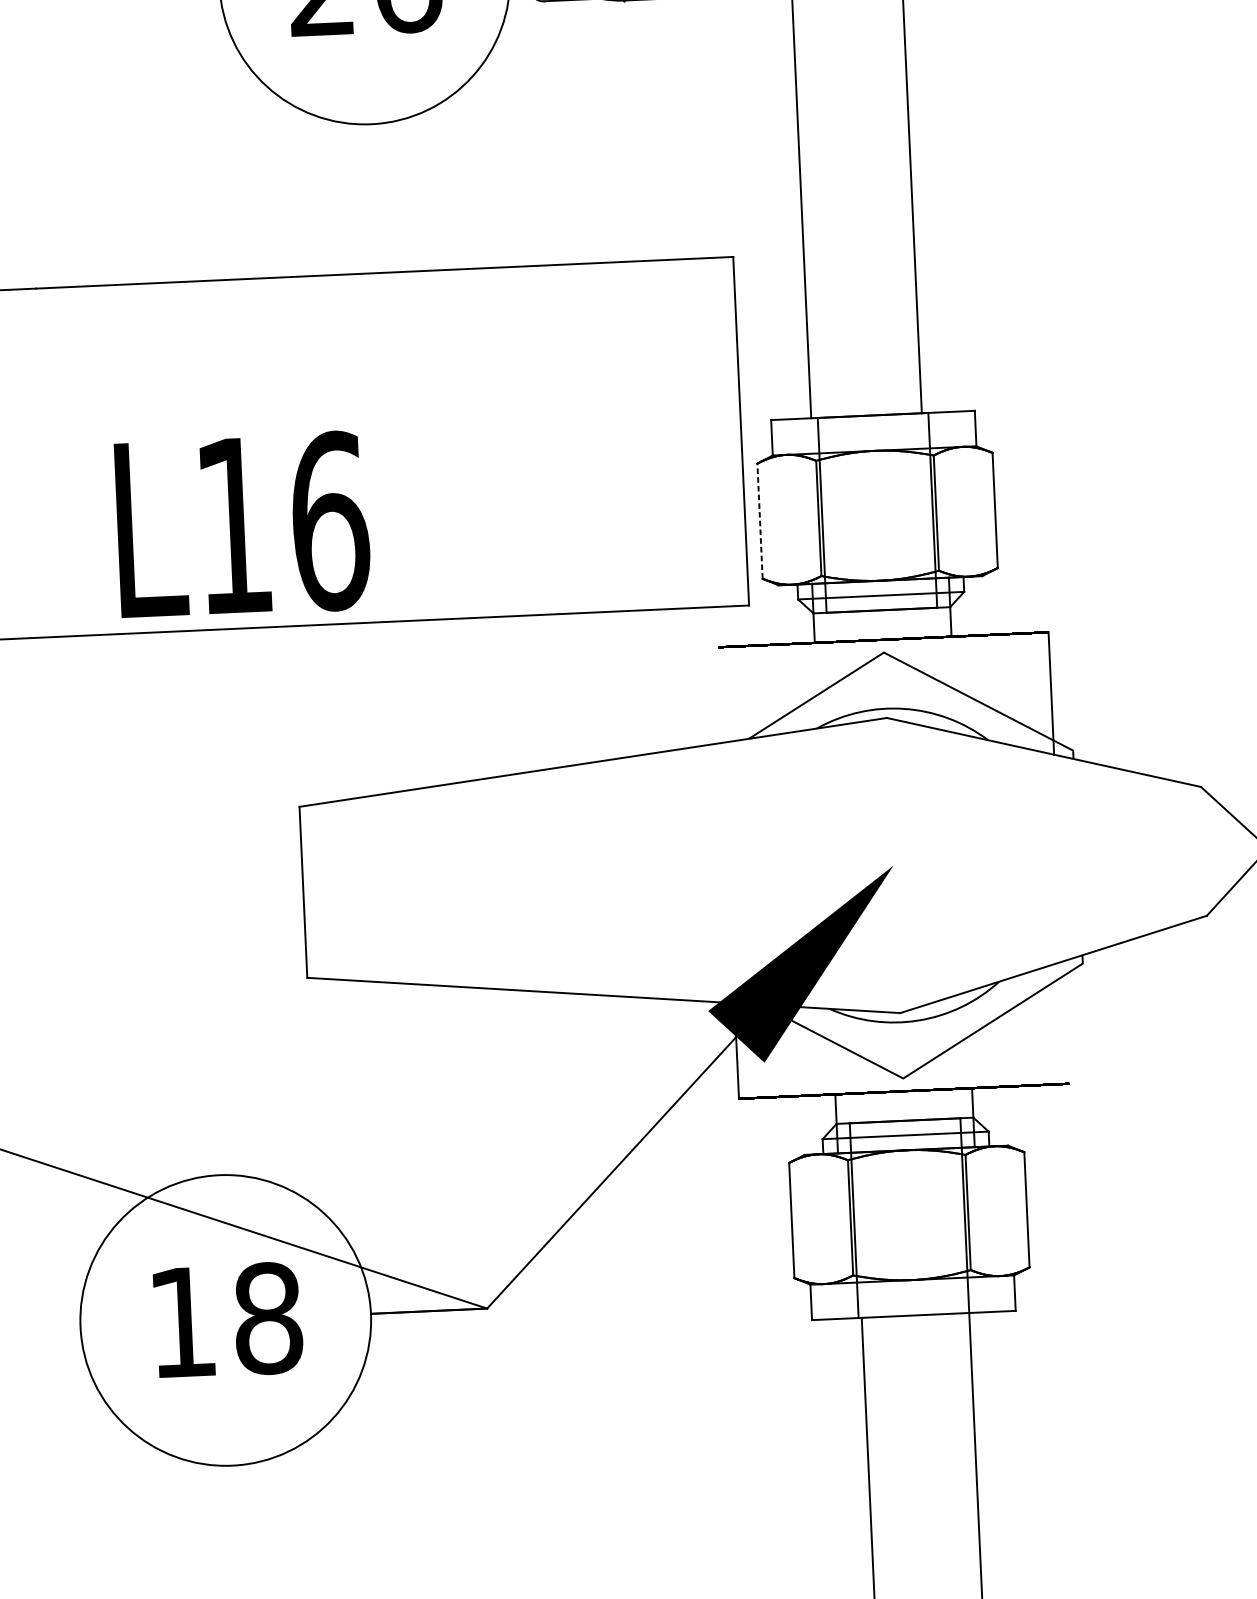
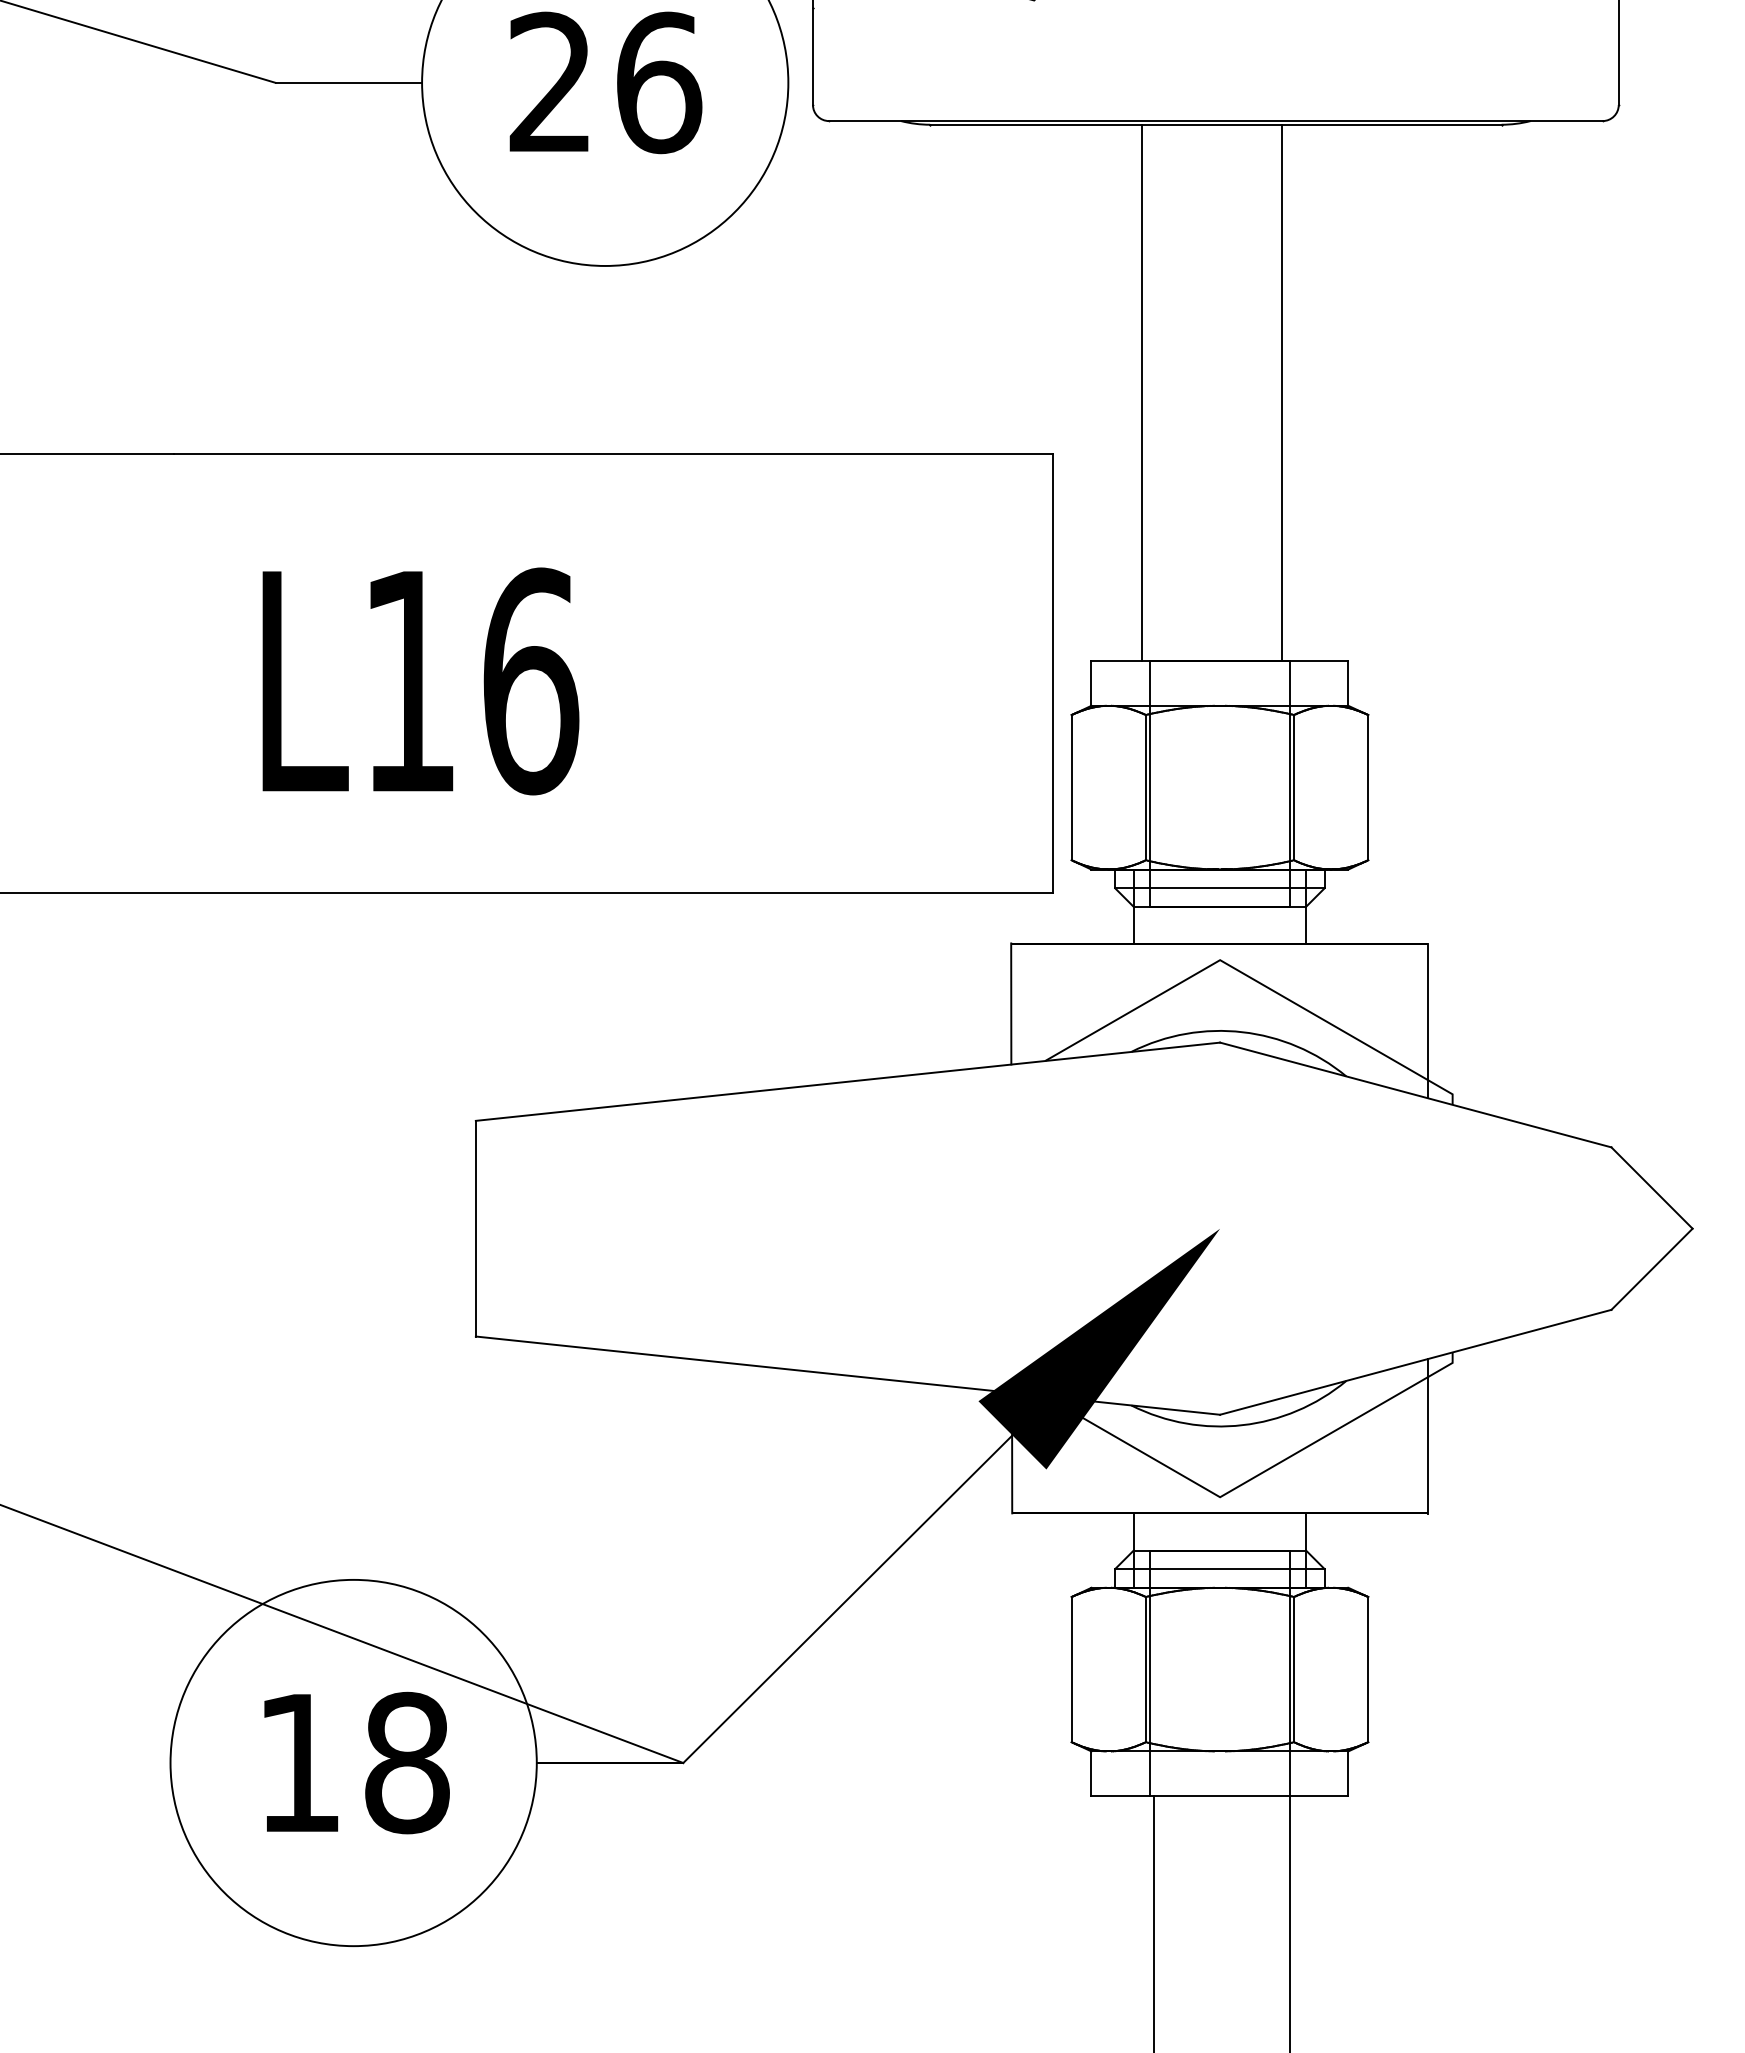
line: (759, 521) -> (1071, 787), dashed -> solid
text: (242, 525) -> (420, 681), moved
line: (720, 694) -> (1011, 1003), added
line: (1066, 1022) -> (1428, 1435), added

